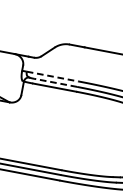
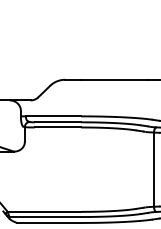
line: (52, 76) -> (53, 116), dashed -> solid
line: (55, 82) -> (57, 122), dashed -> solid

